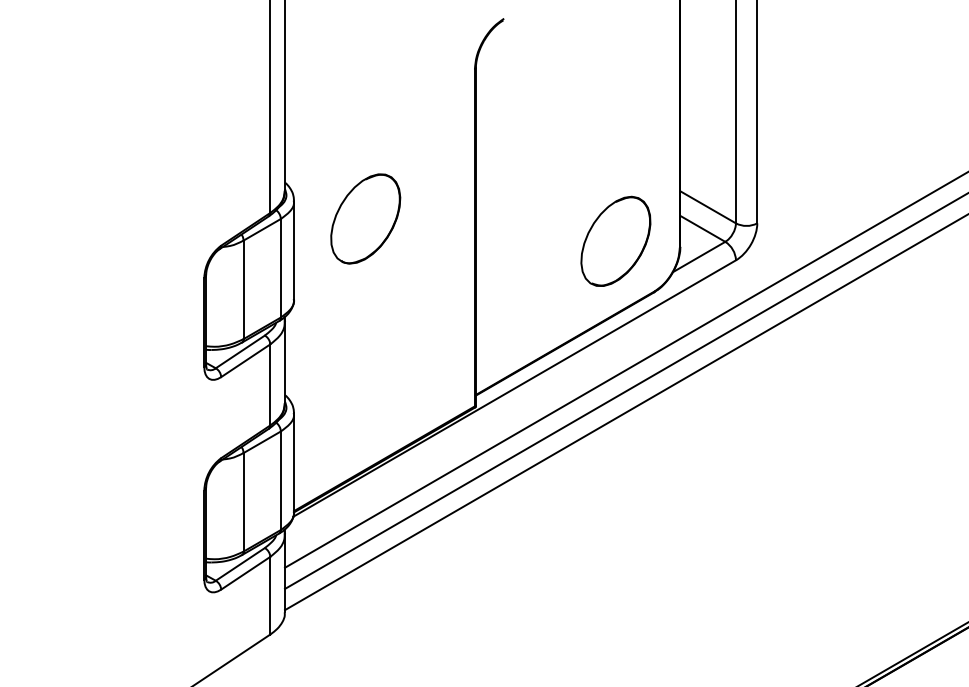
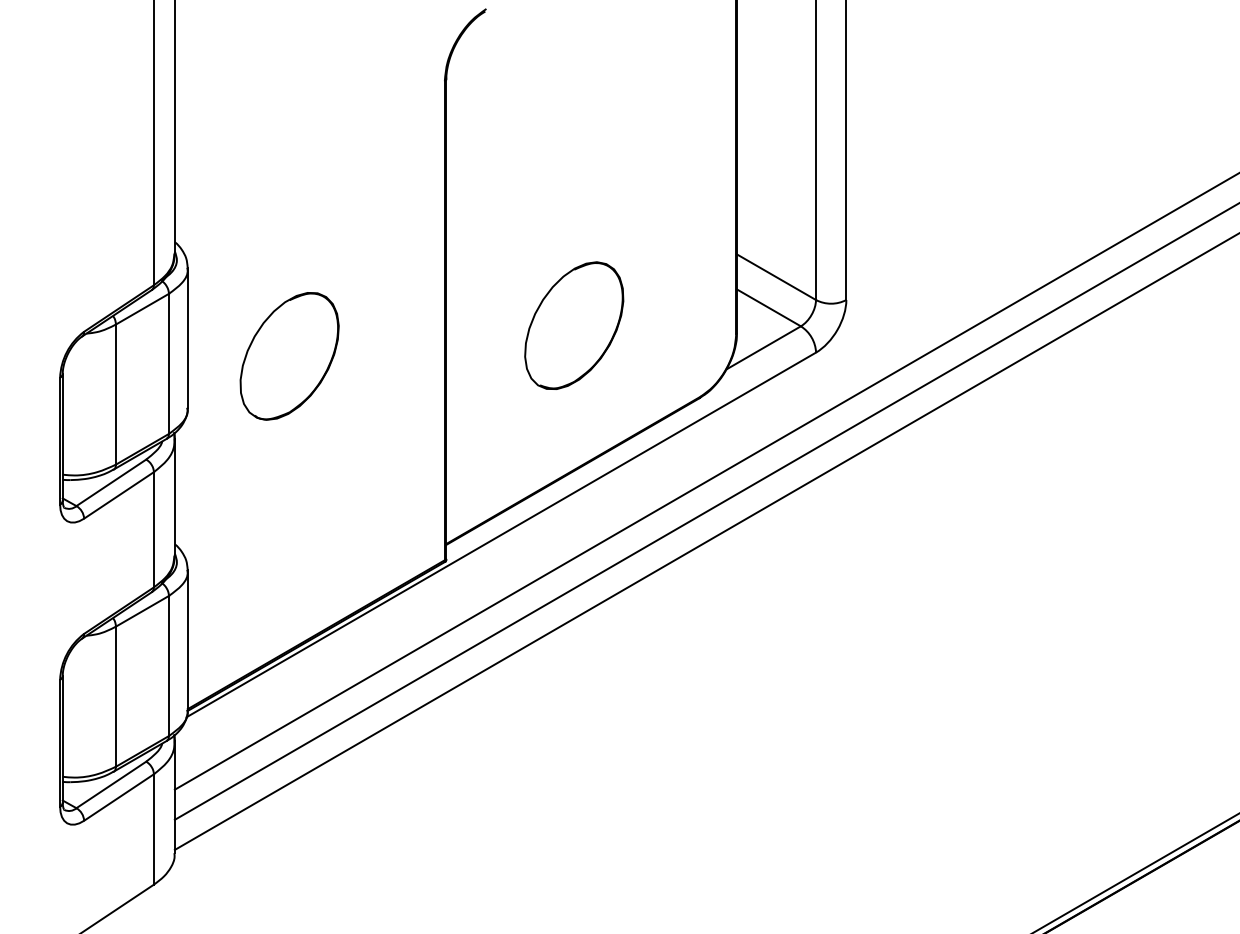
part: (365, 218) -> (289, 355), moved
part: (615, 240) -> (573, 324), moved

